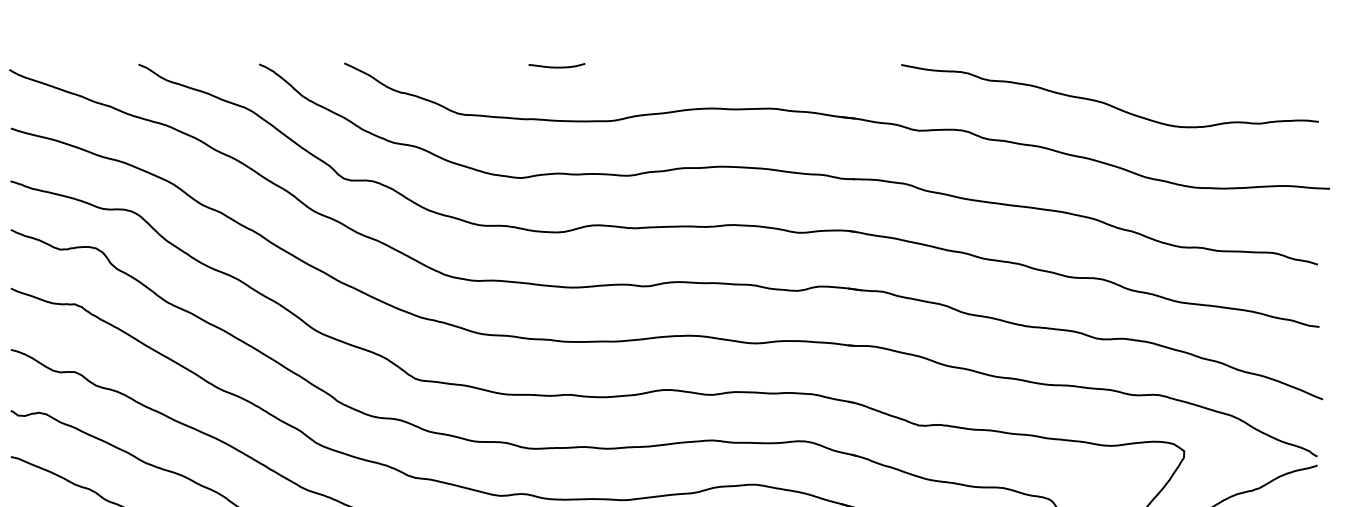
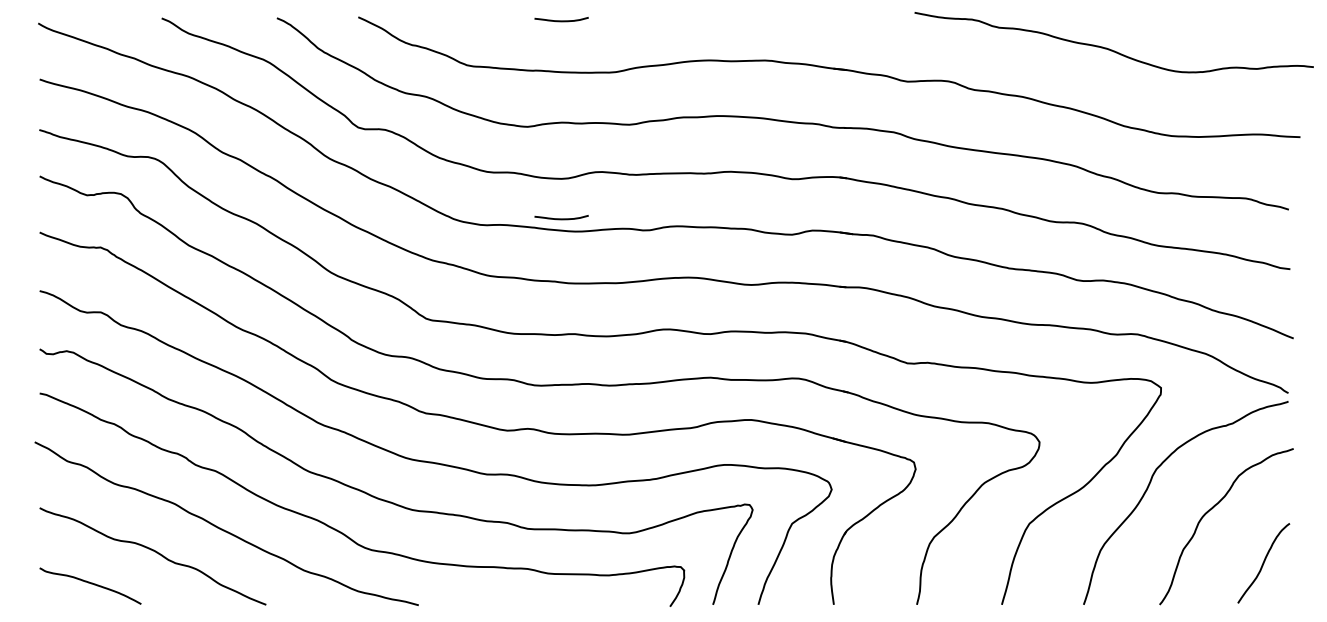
curve: (1108, 103) -> (1112, 49), moved
curve: (556, 273) -> (561, 218), added

